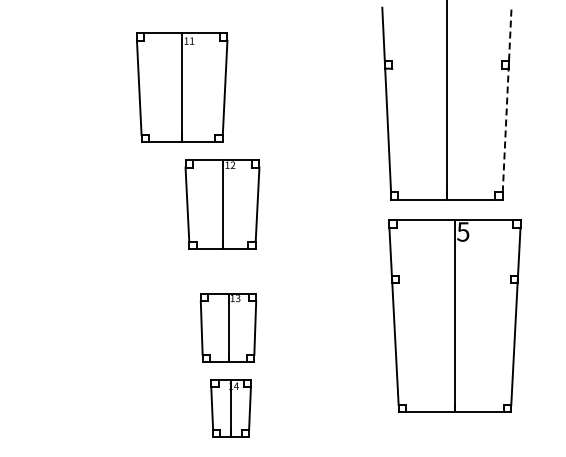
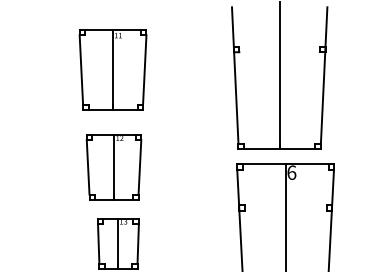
part: (182, 87) -> (113, 69), moved
line: (507, 99) -> (324, 75), dashed -> solid
part: (222, 204) -> (114, 167), moved
text: (463, 231) -> (291, 172), 5 -> 6

